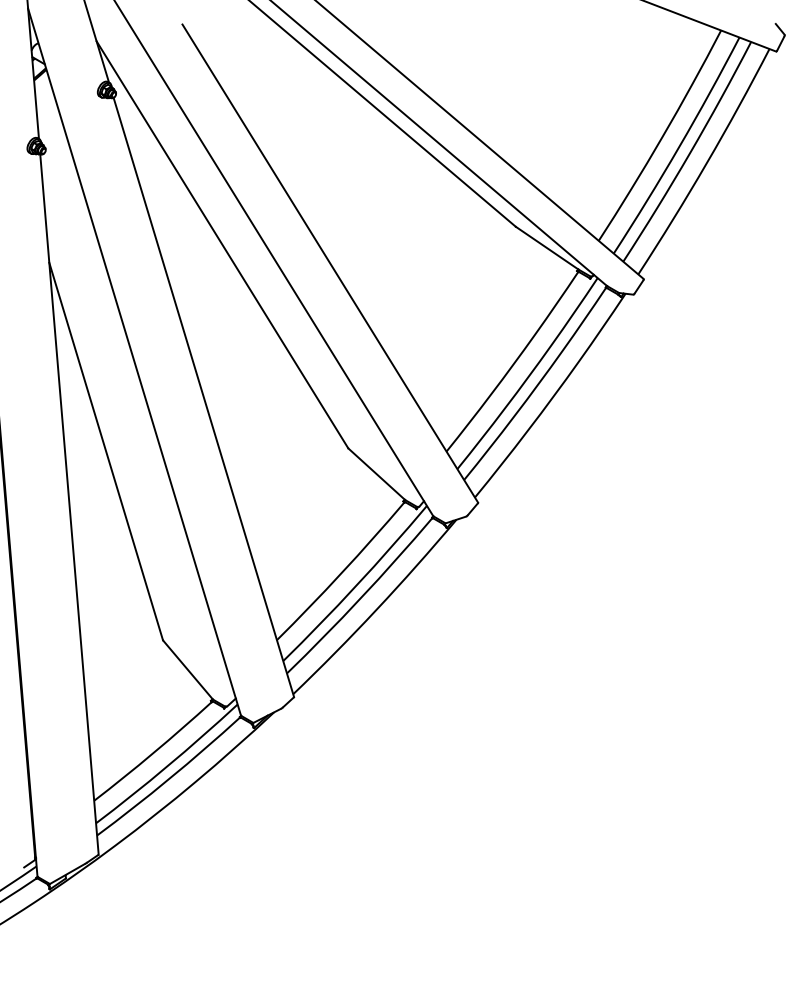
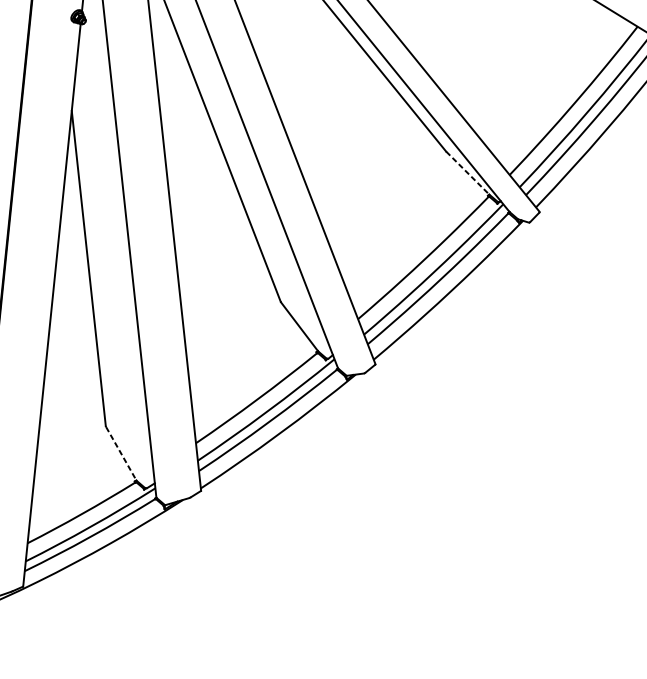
line: (547, 248) -> (468, 173), solid -> dashed
line: (188, 670) -> (121, 454), solid -> dashed

